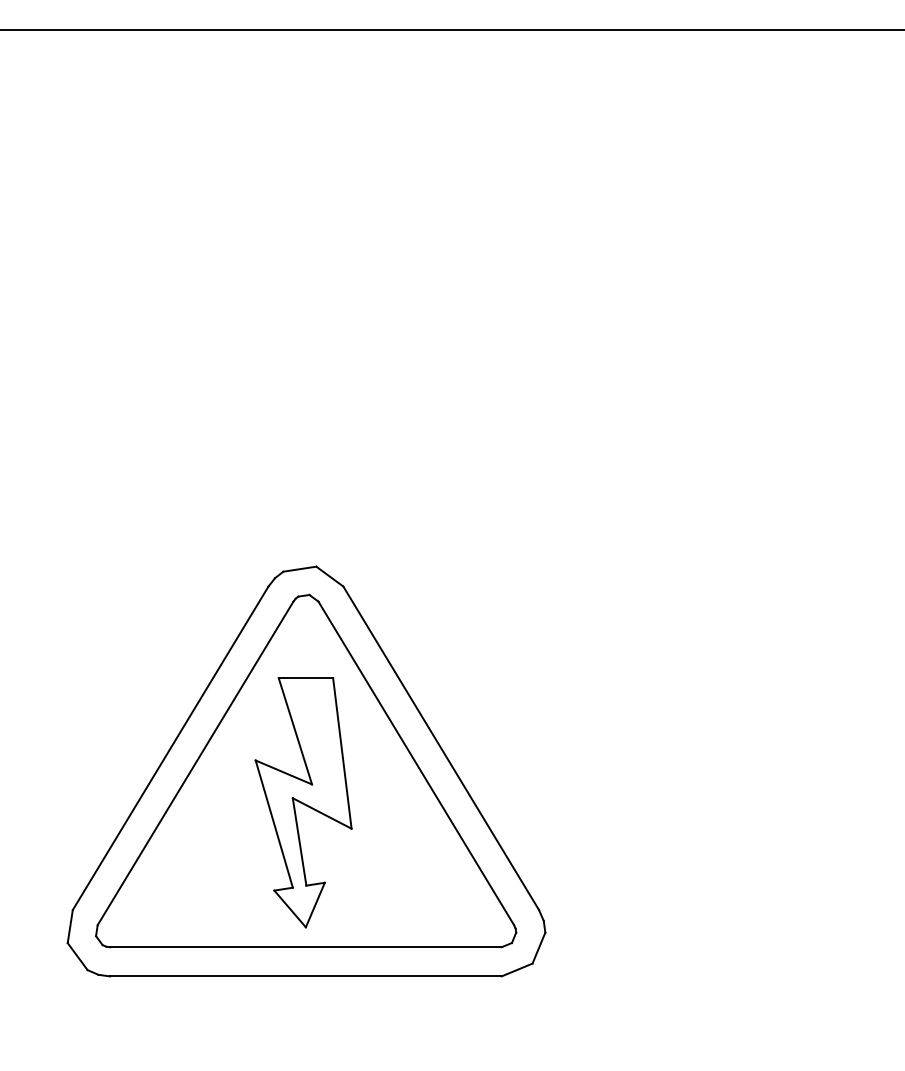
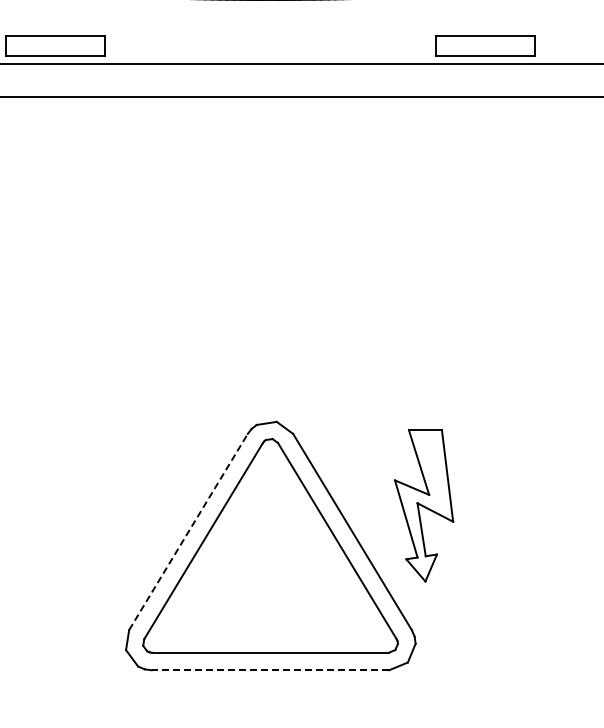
line: (170, 747) -> (188, 531), solid -> dashed
part: (304, 801) -> (424, 505), moved
line: (305, 976) -> (270, 670), solid -> dashed

